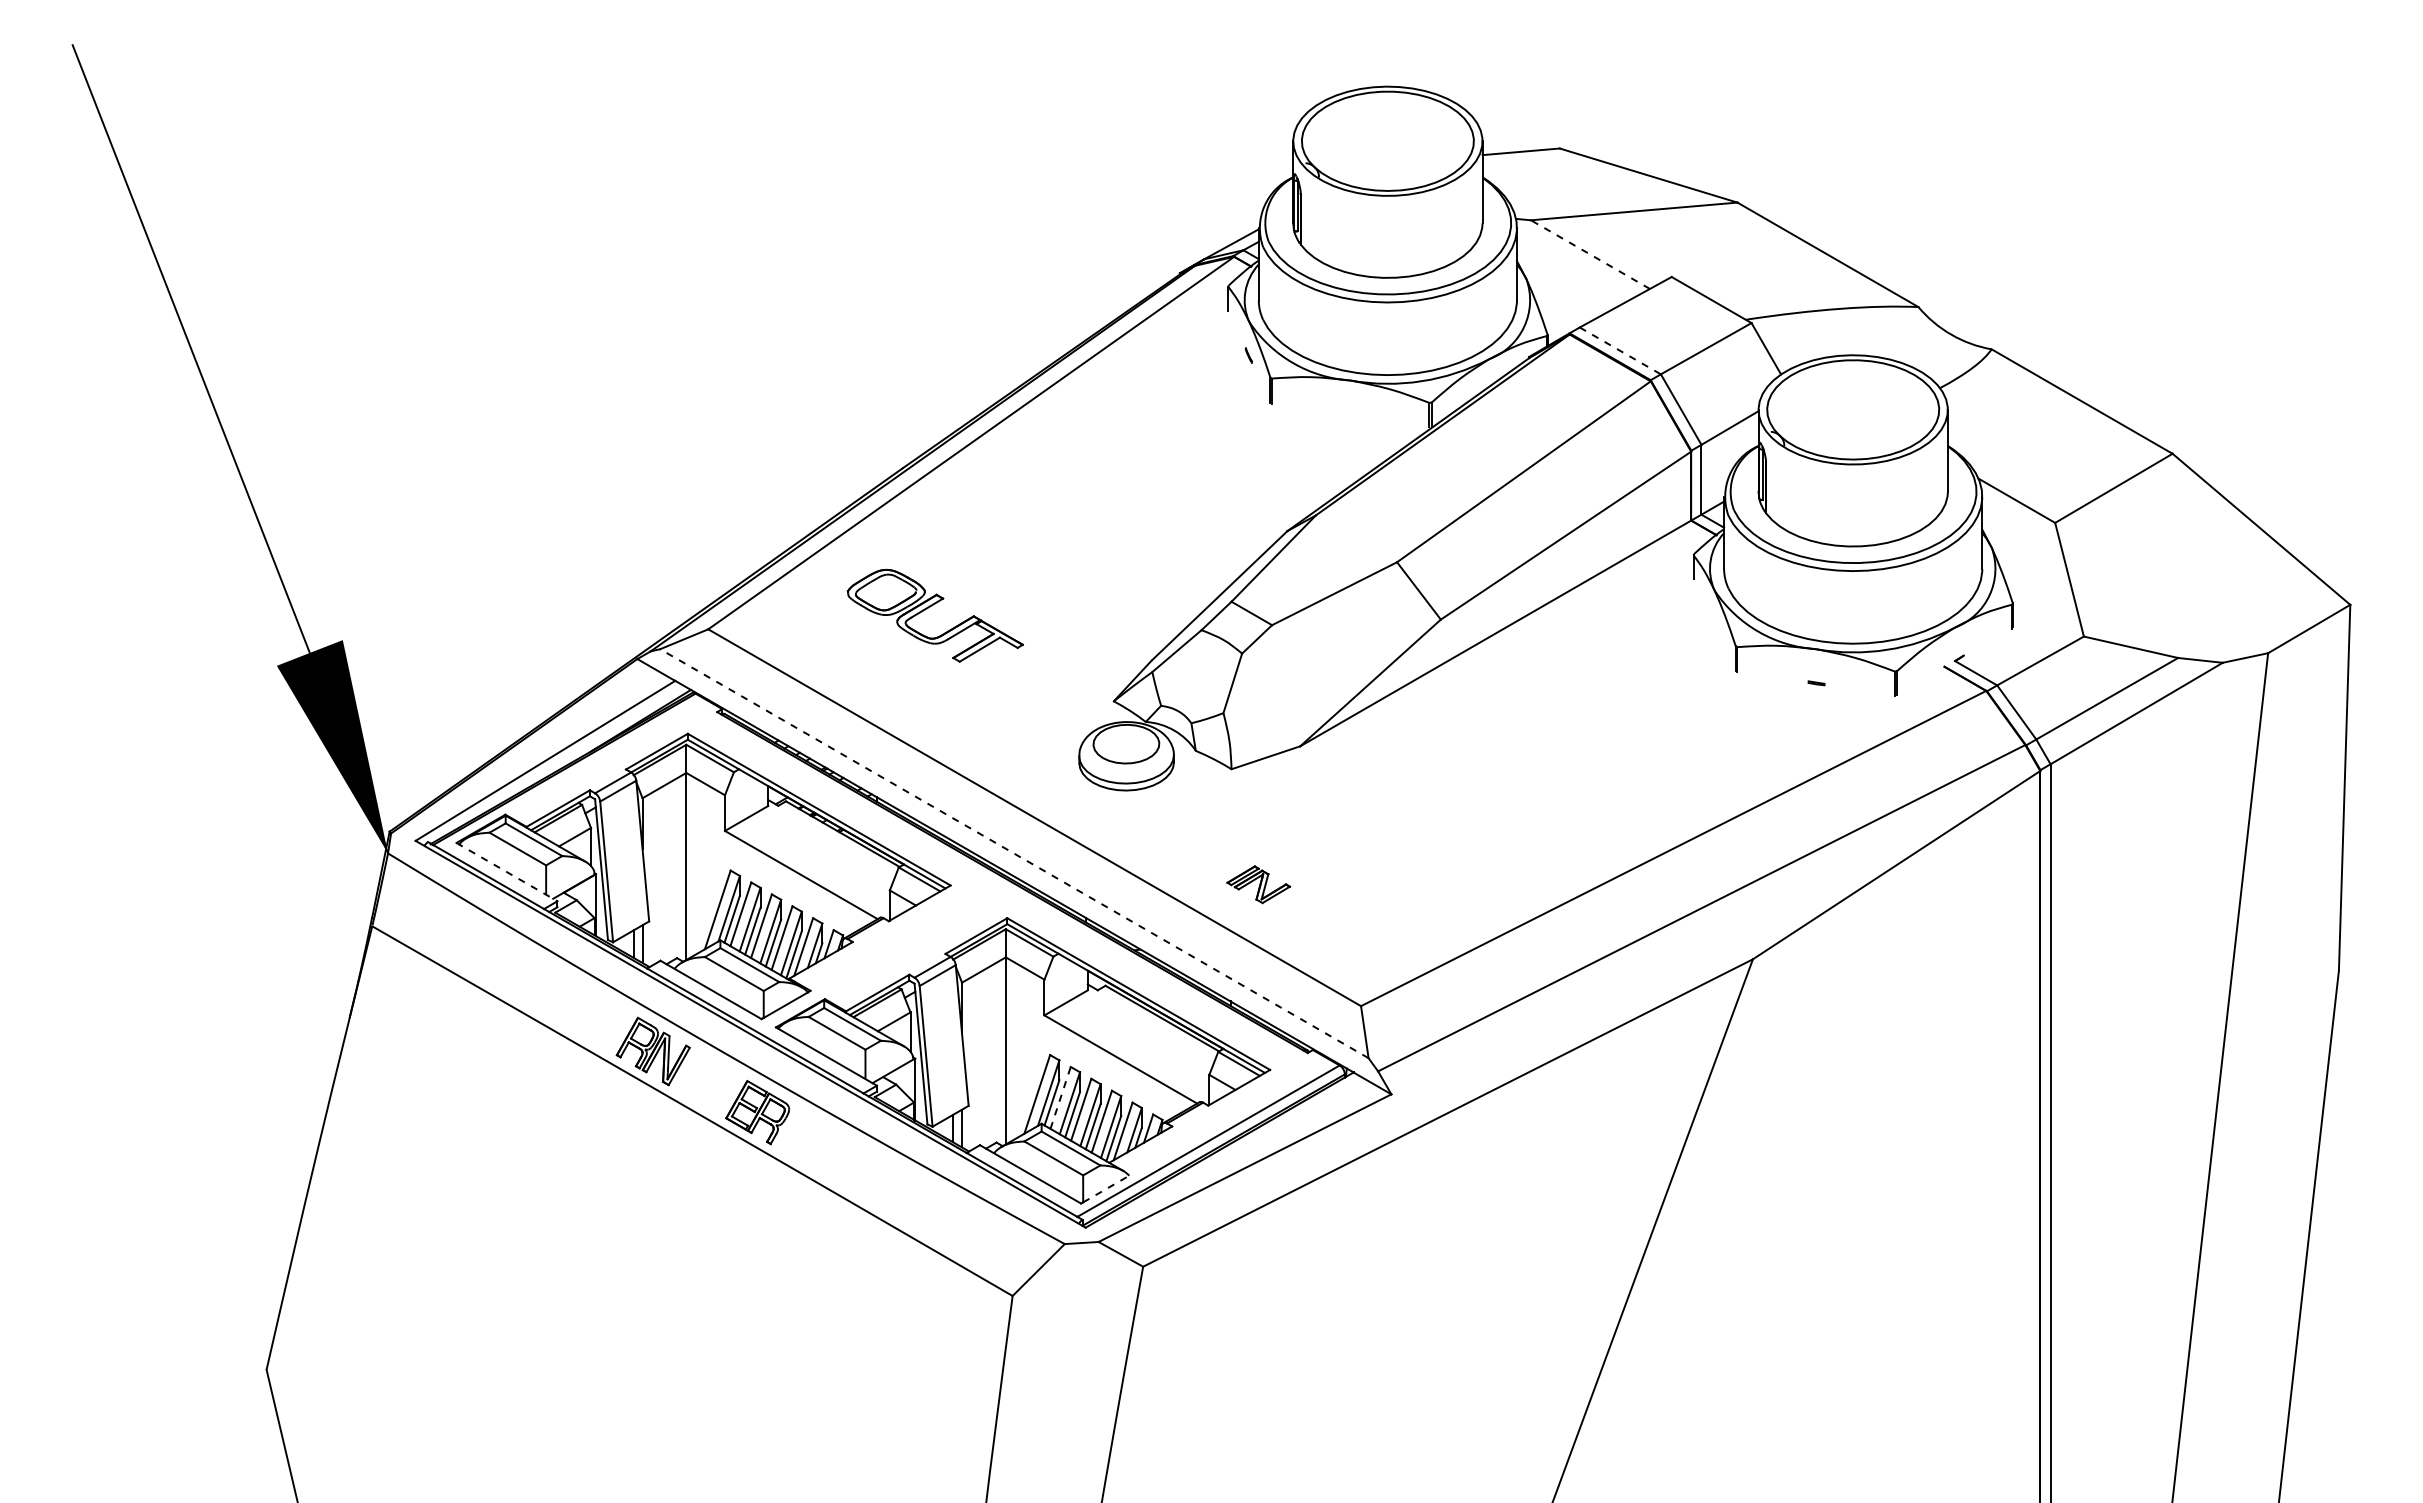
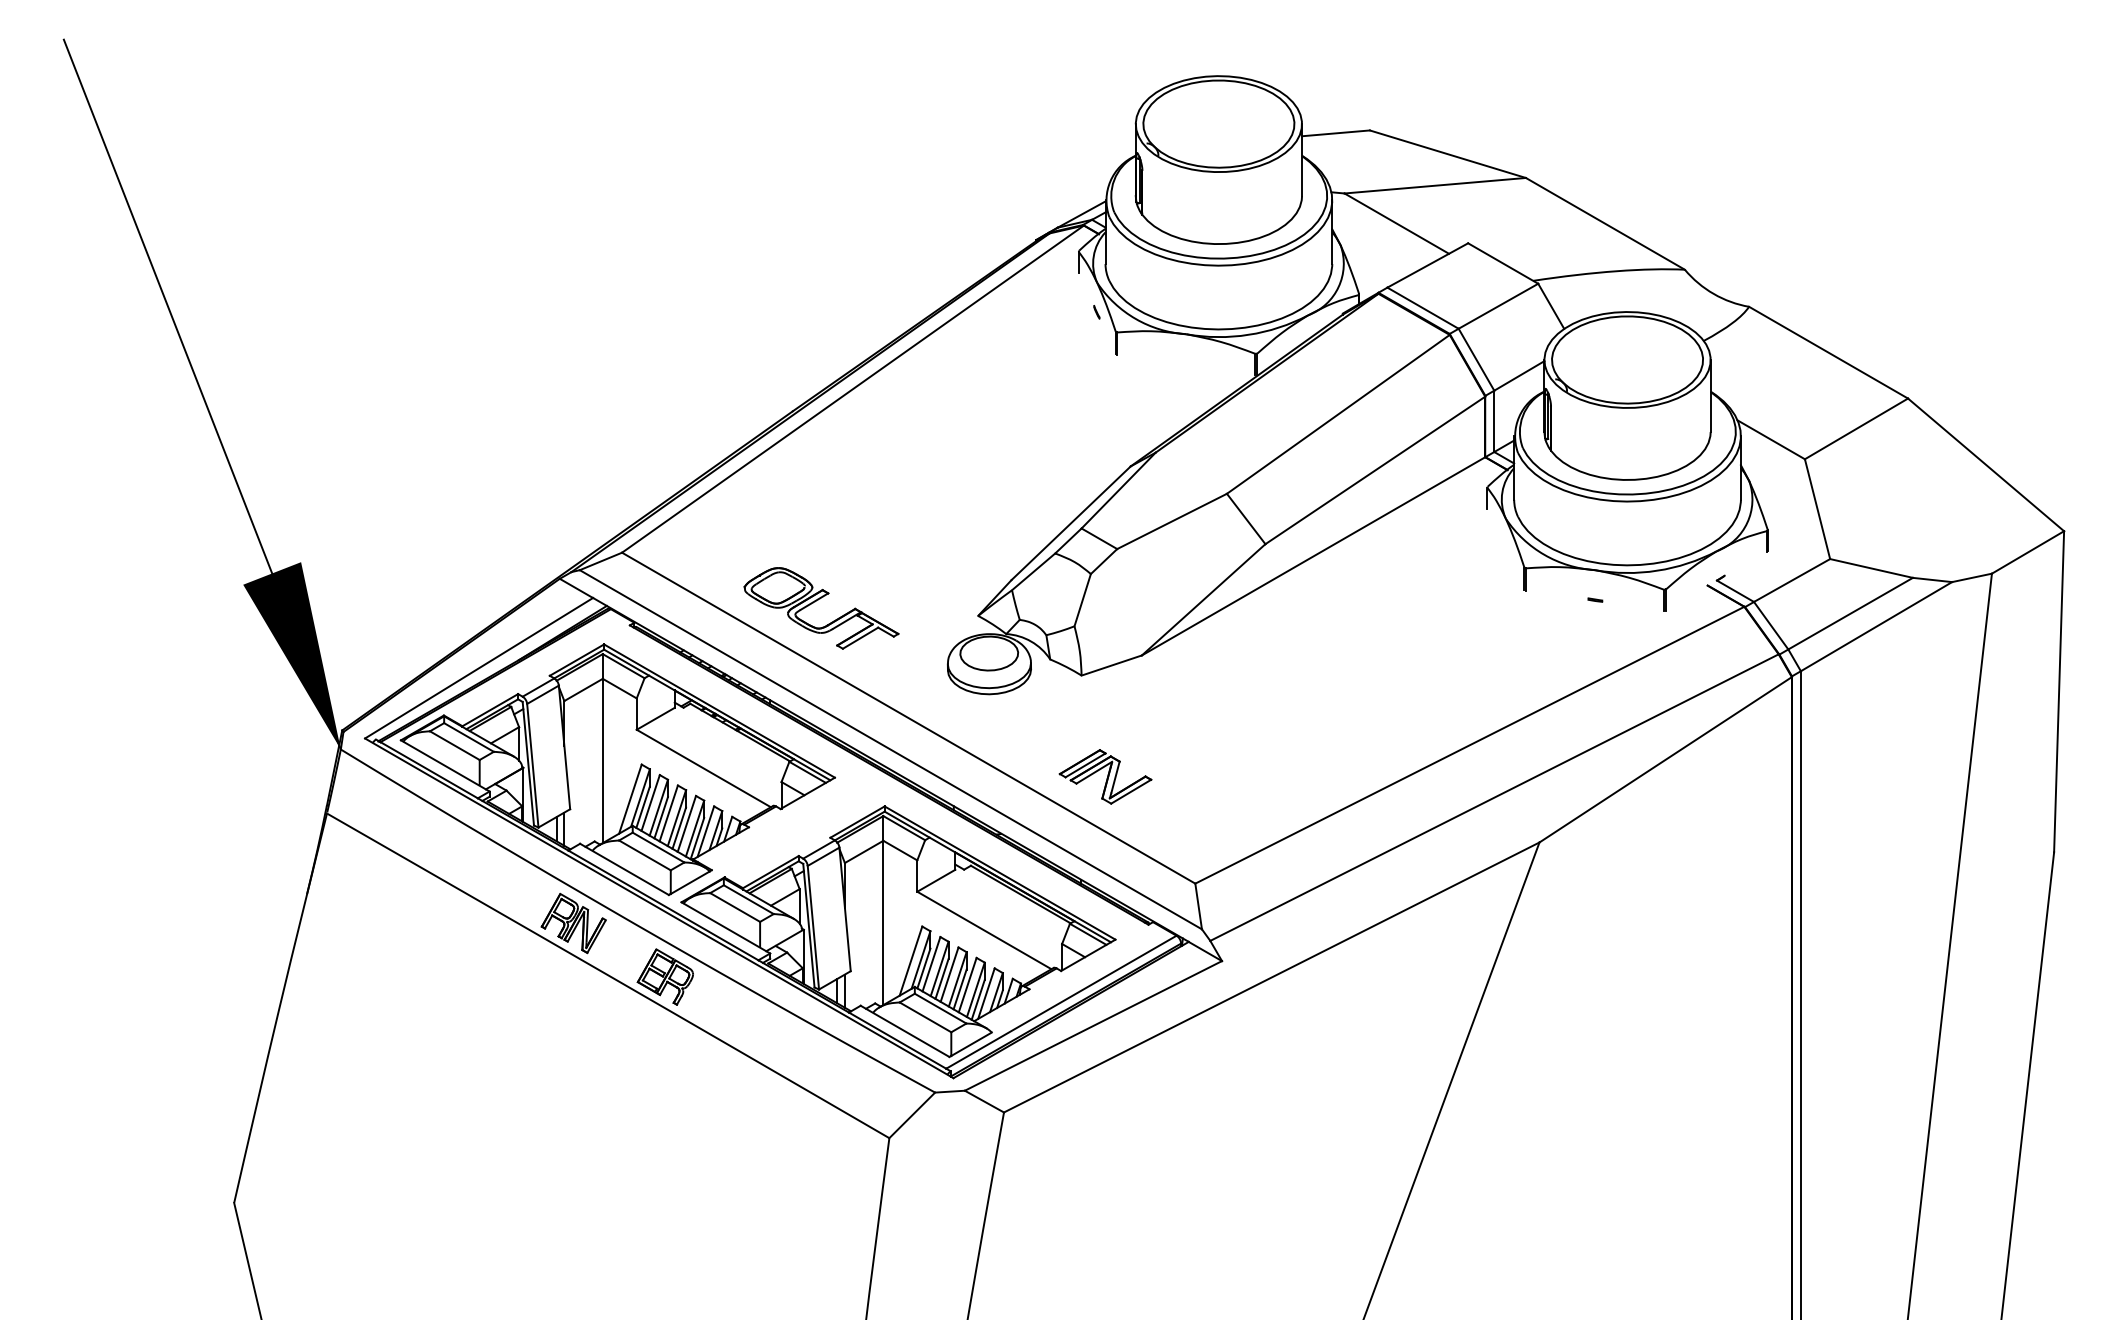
line: (1590, 254) -> (1396, 223), dashed -> solid
line: (1620, 350) -> (1423, 307), dashed -> solid
part: (930, 607) -> (817, 601), moved
line: (1014, 853) -> (890, 749), dashed -> solid
line: (507, 872) -> (445, 766), dashed -> solid
part: (1258, 884) -> (1105, 776), size x1.67
line: (1060, 1097) -> (931, 963), dashed -> solid
line: (1106, 1189) -> (971, 1044), dashed -> solid

